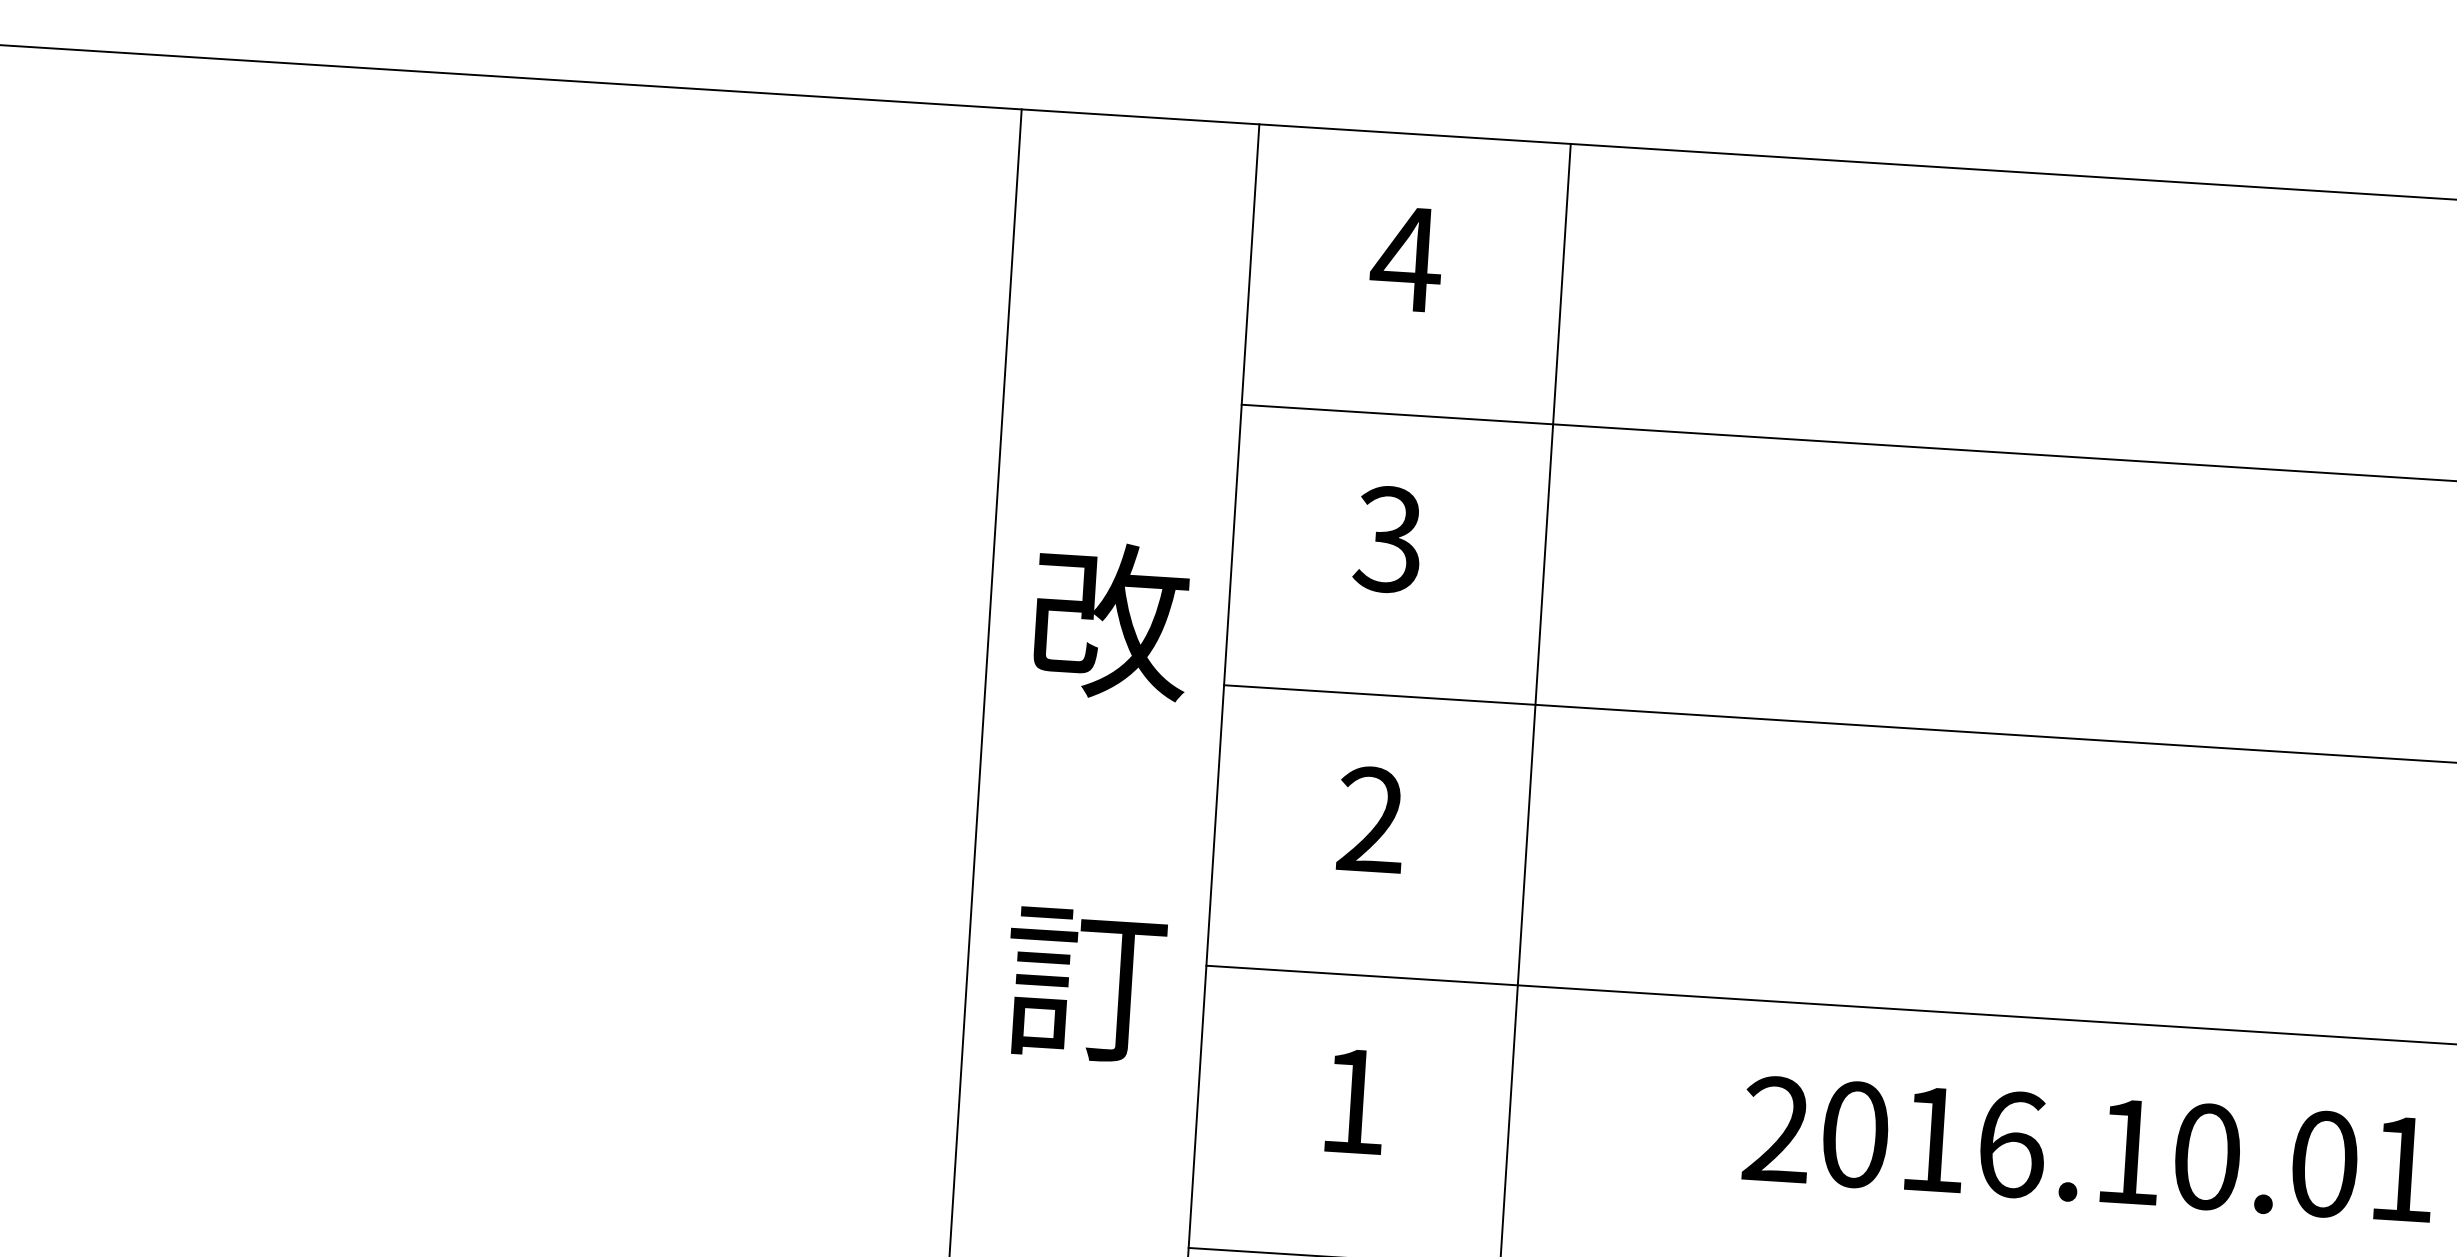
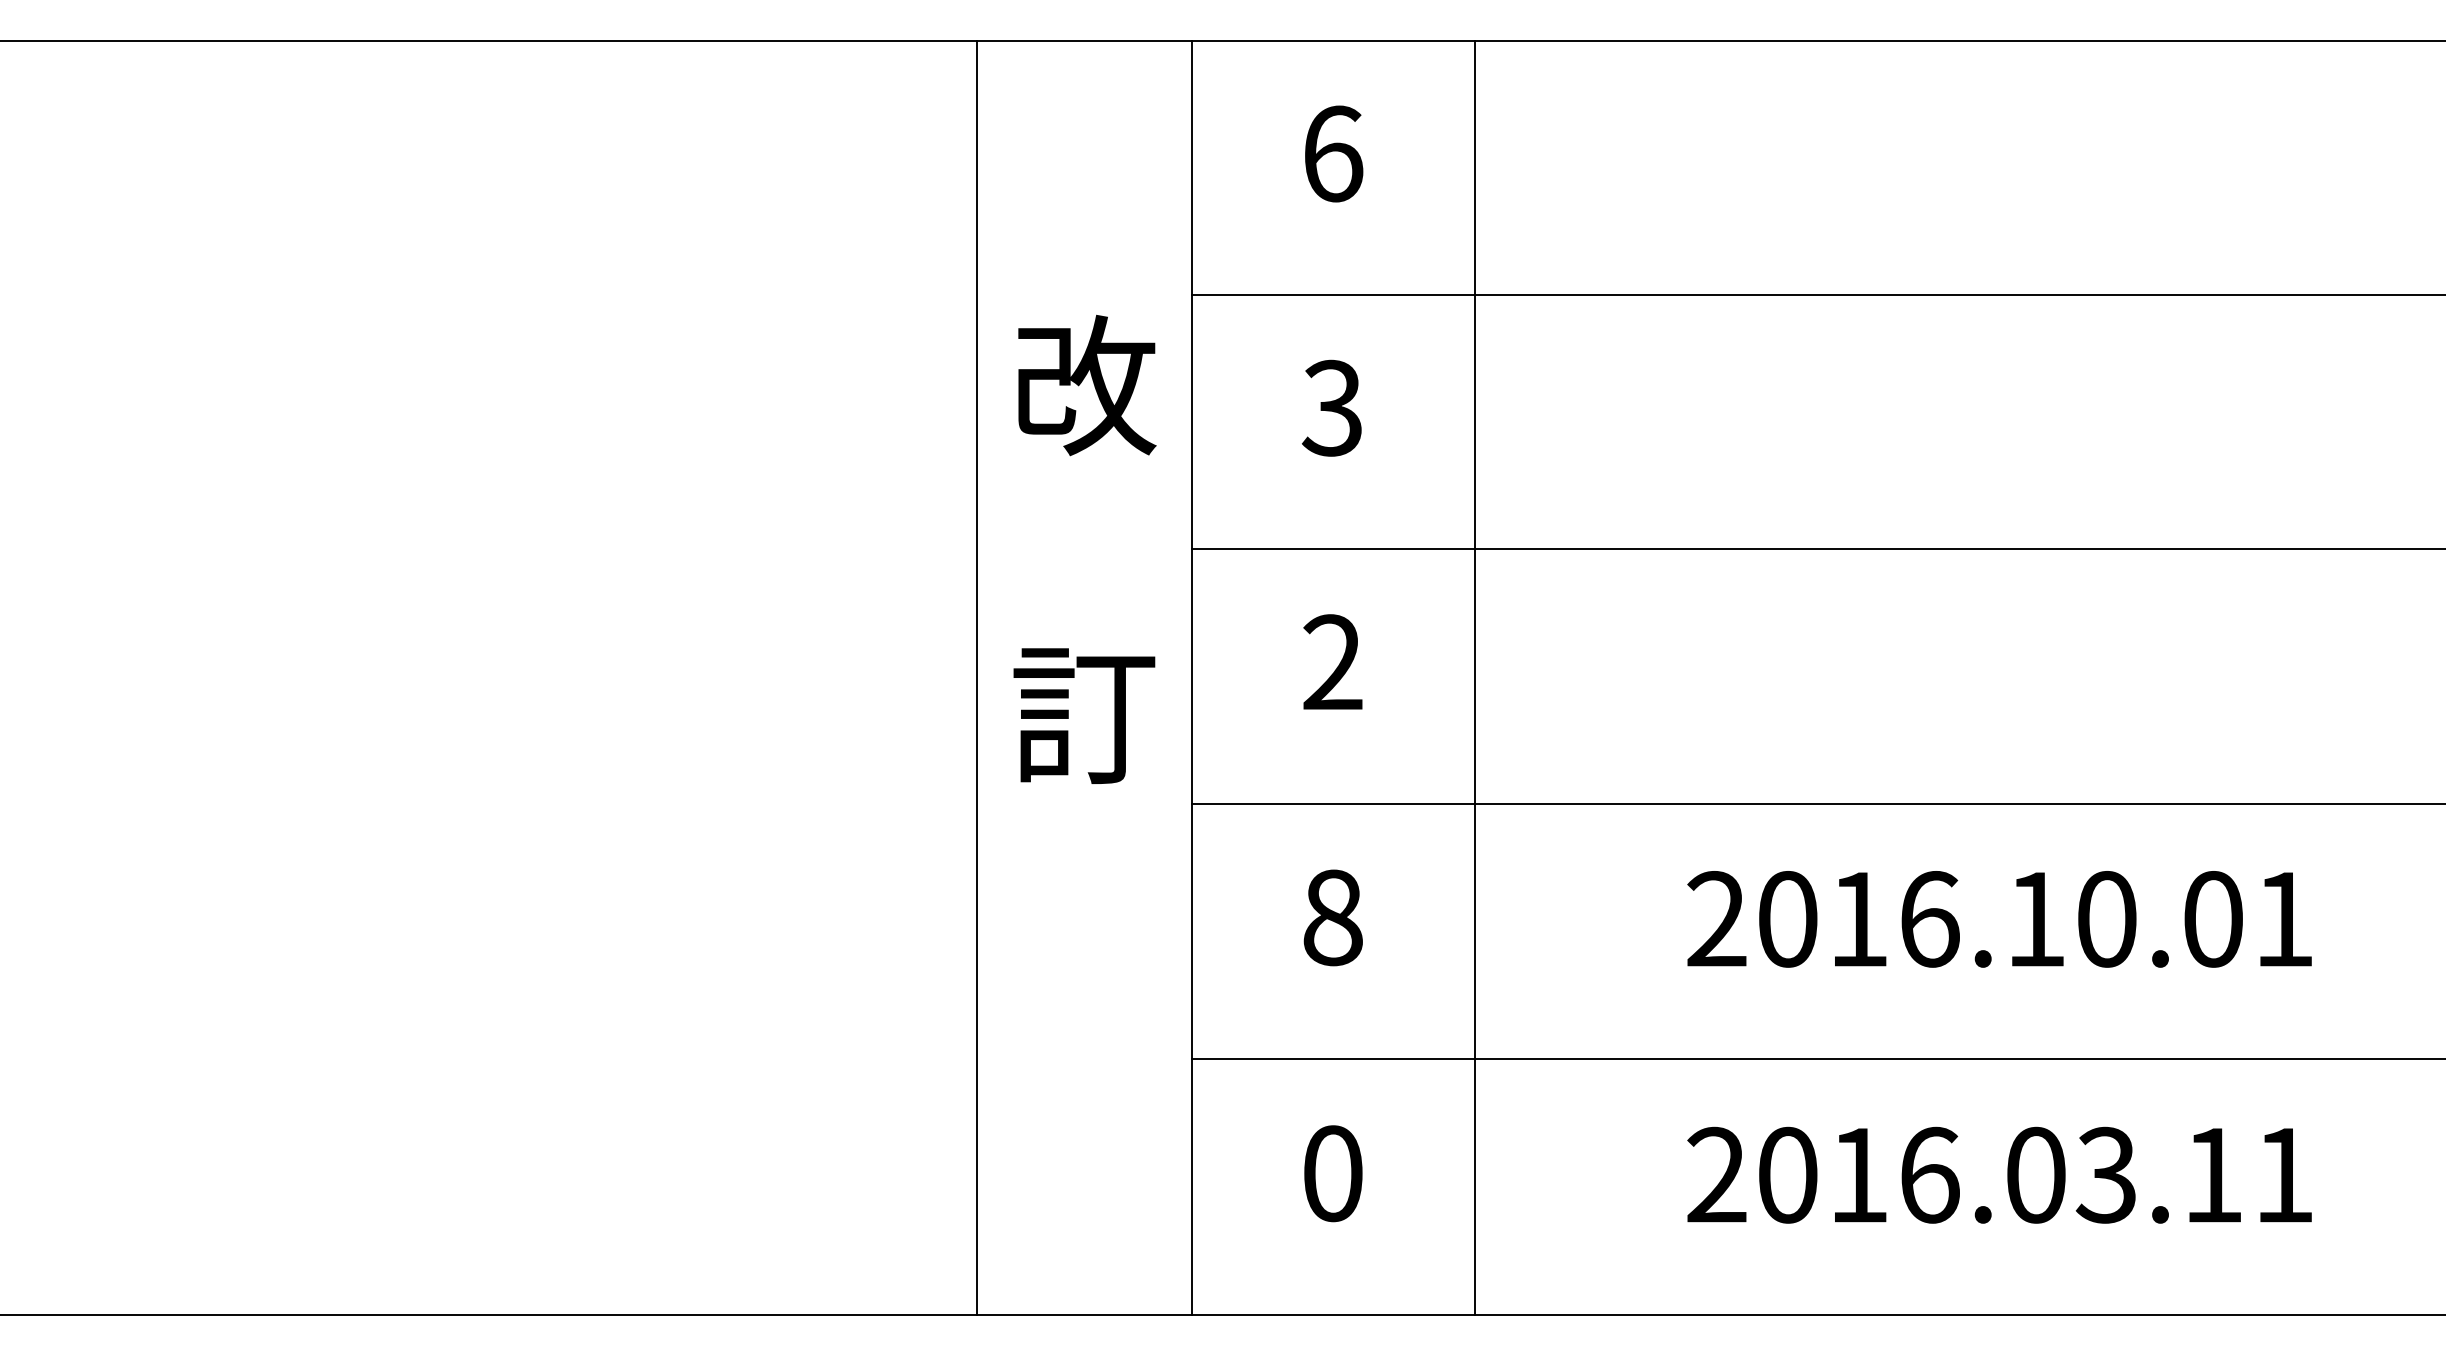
text: (1406, 258) -> (1332, 153), 4 -> 6
text: (1097, 800) -> (1084, 548), moved
text: (1353, 1101) -> (1332, 917), 1 -> 8

